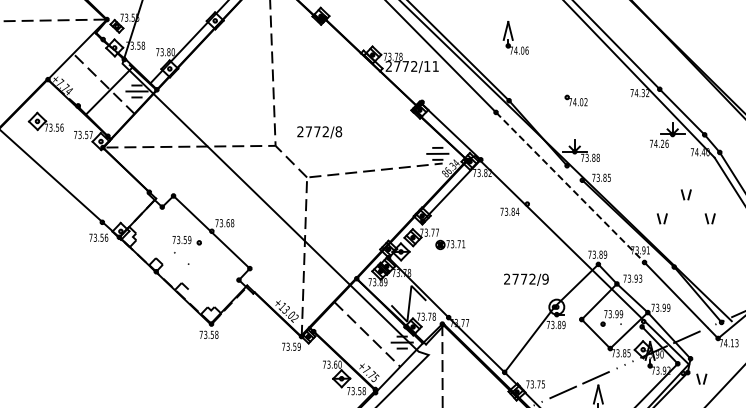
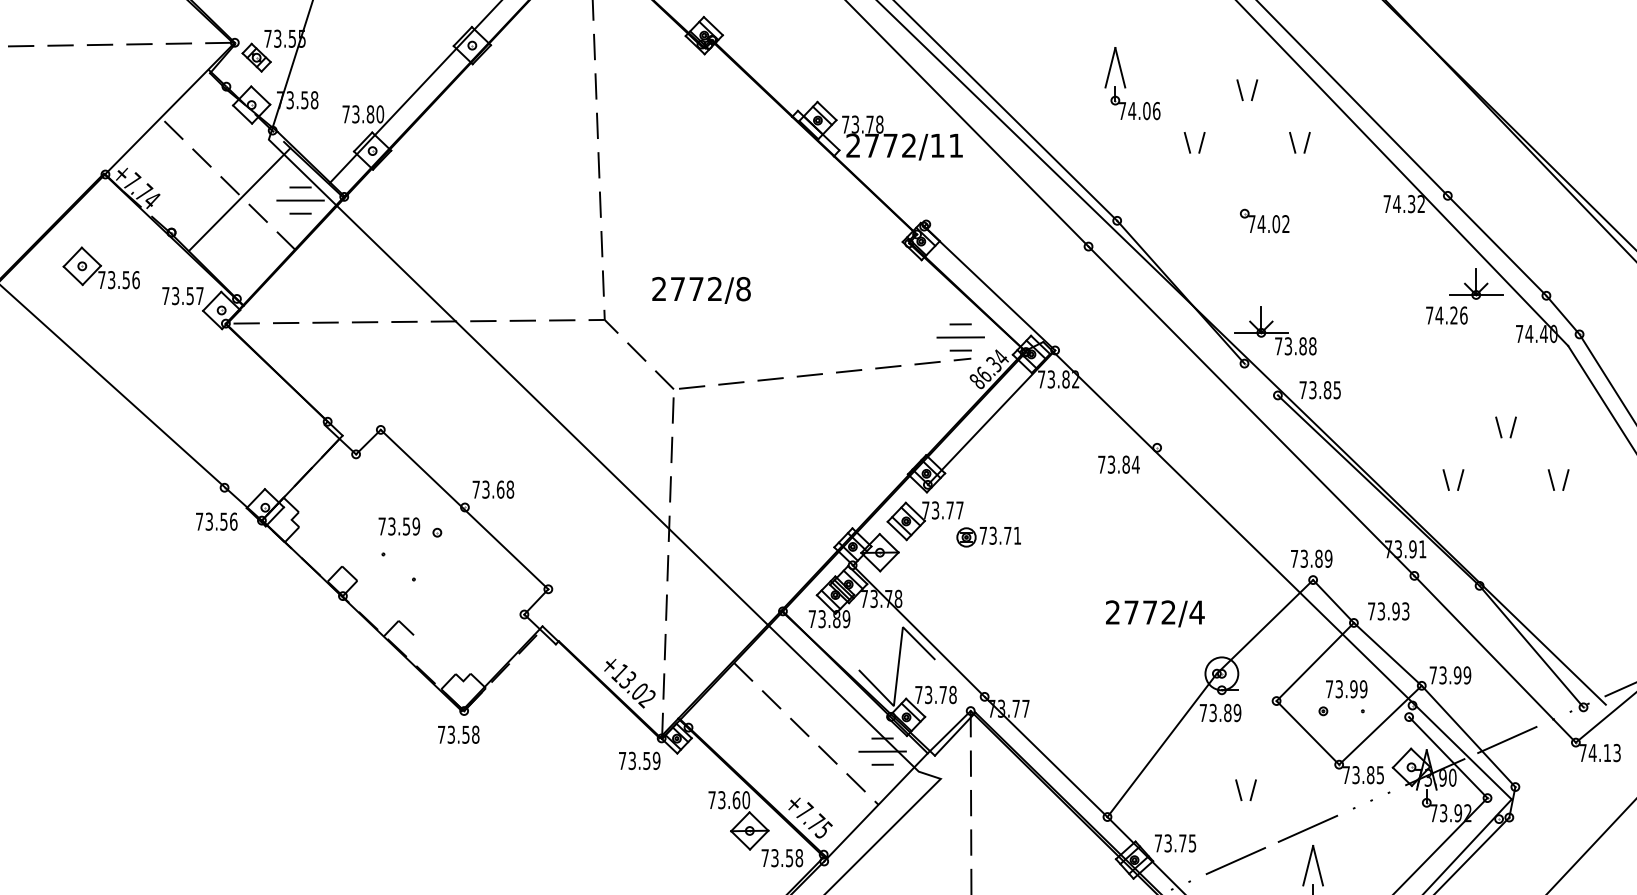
part: (567, 46) -> (1245, 101), added
line: (570, 187) -> (1251, 411), dashed -> solid
text: (545, 278) -> (1197, 610), 2772/9 -> 2772/4
part: (701, 378) -> (1245, 788), moved

